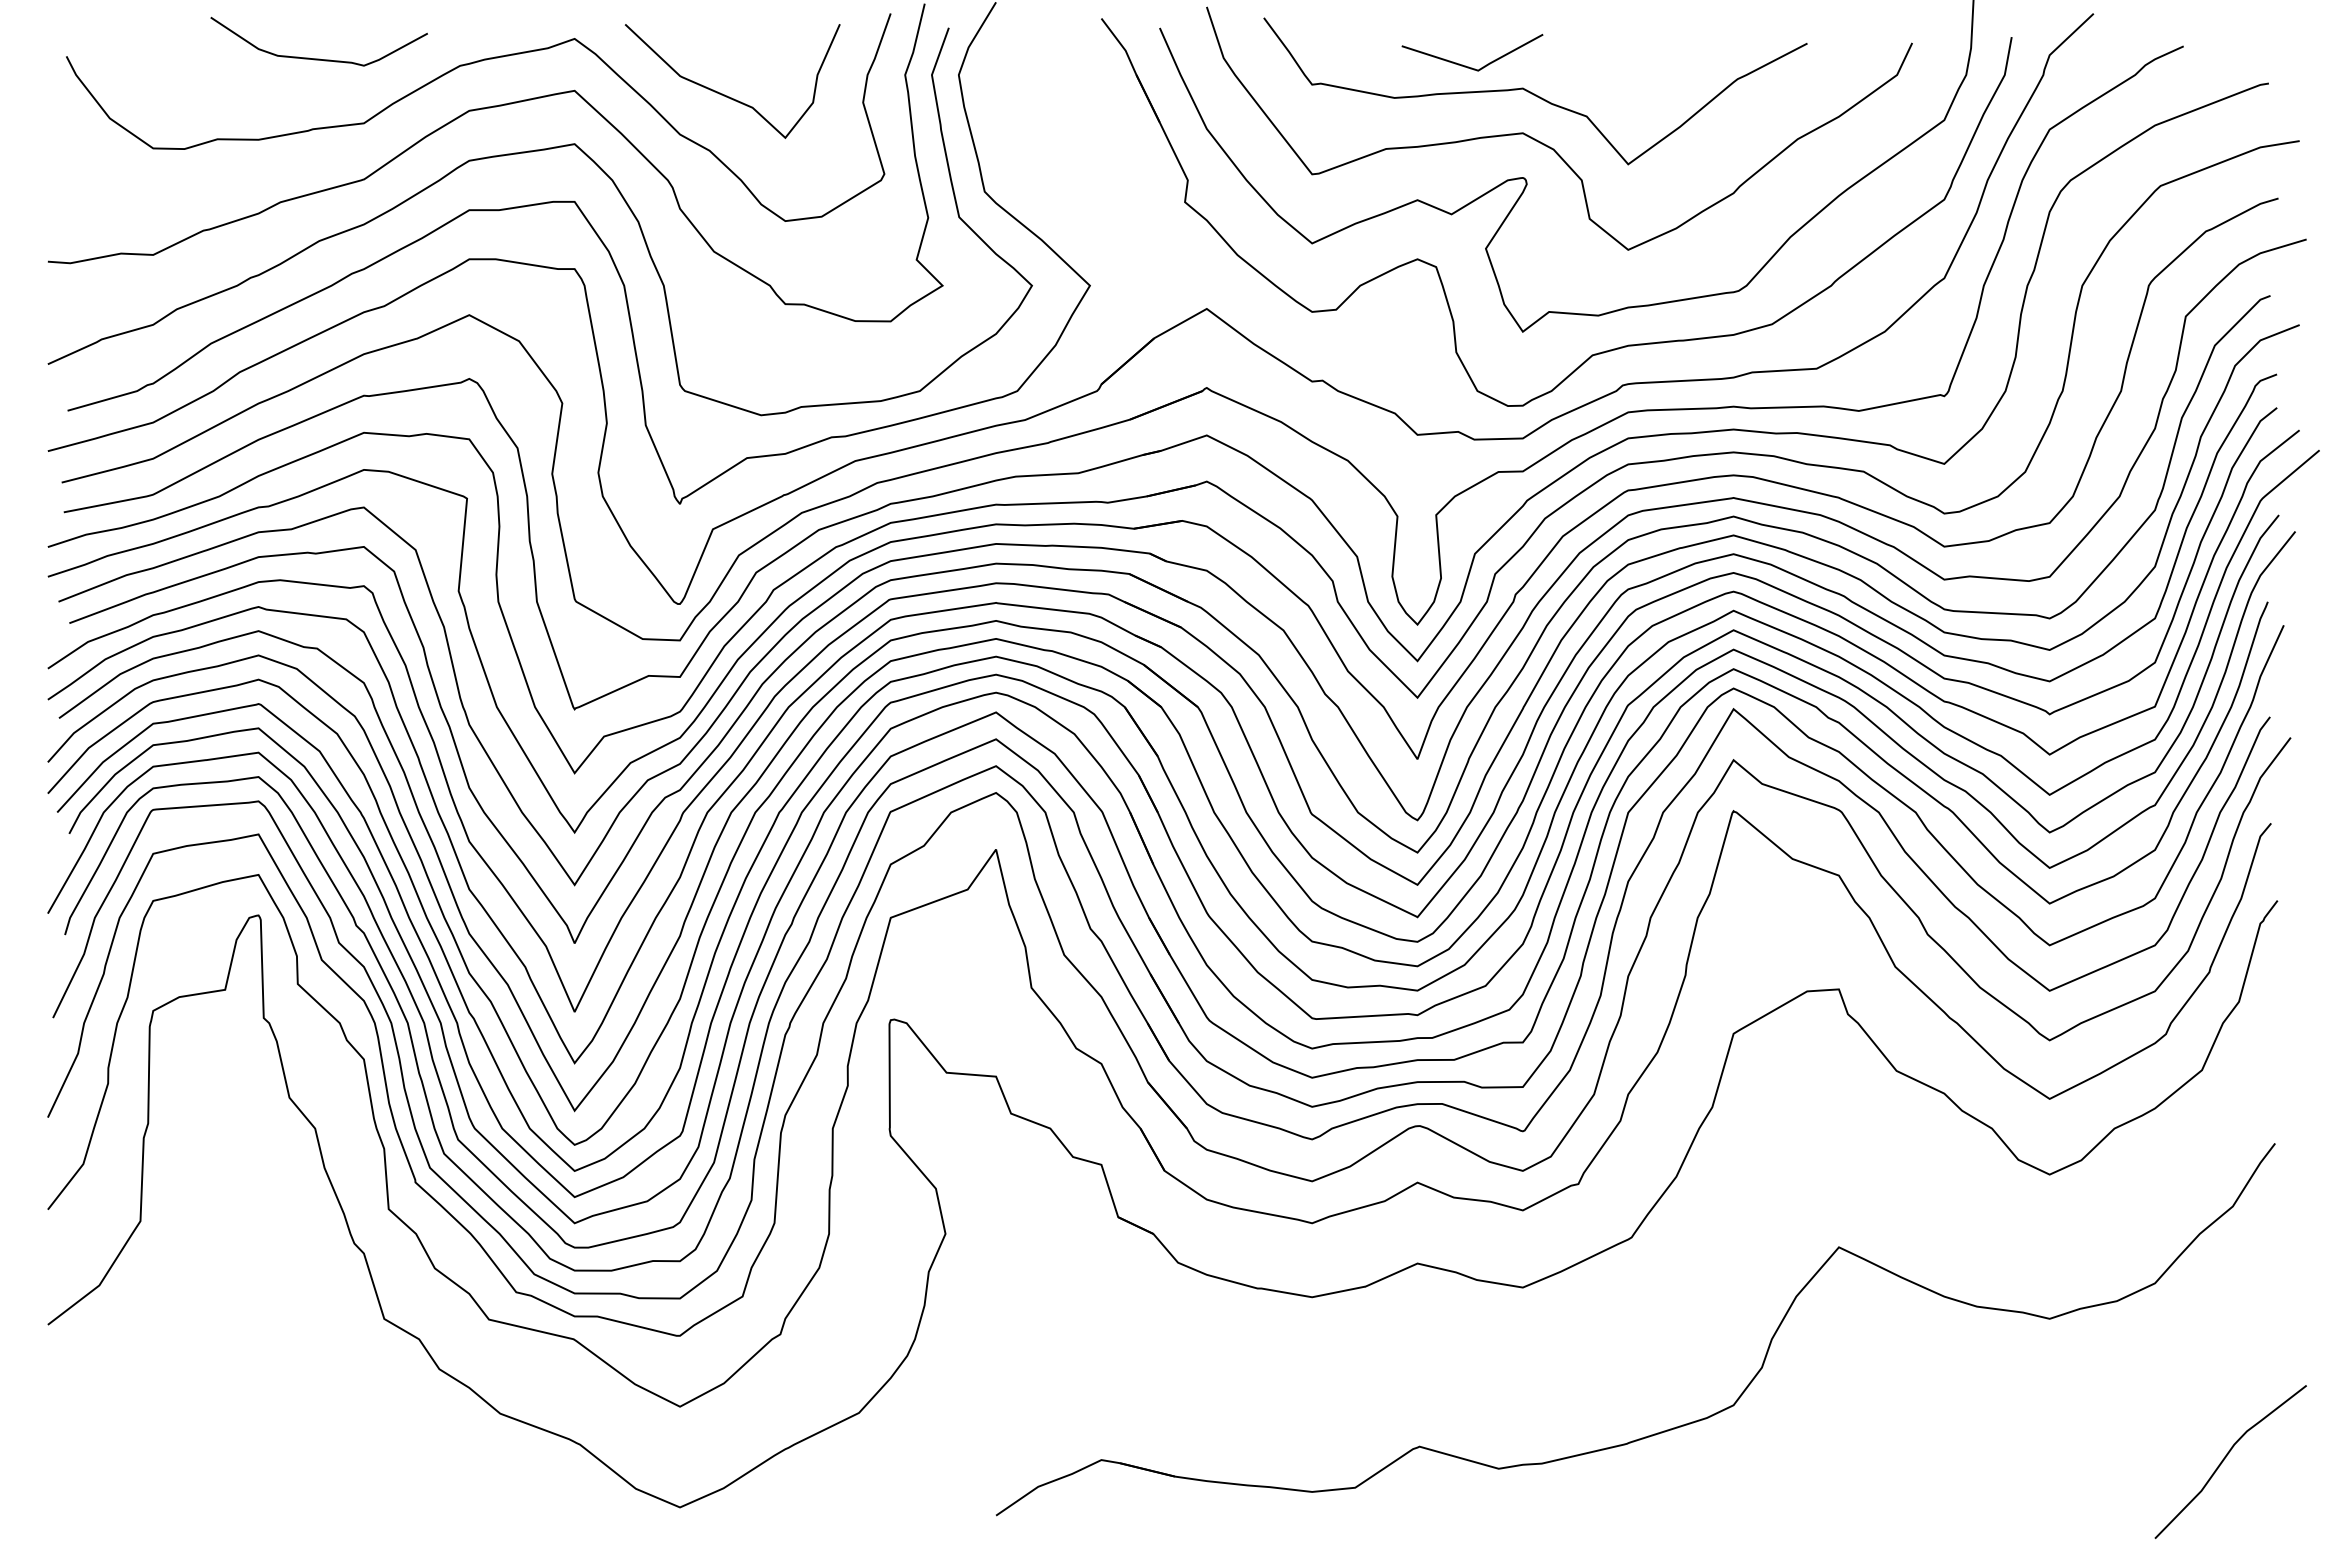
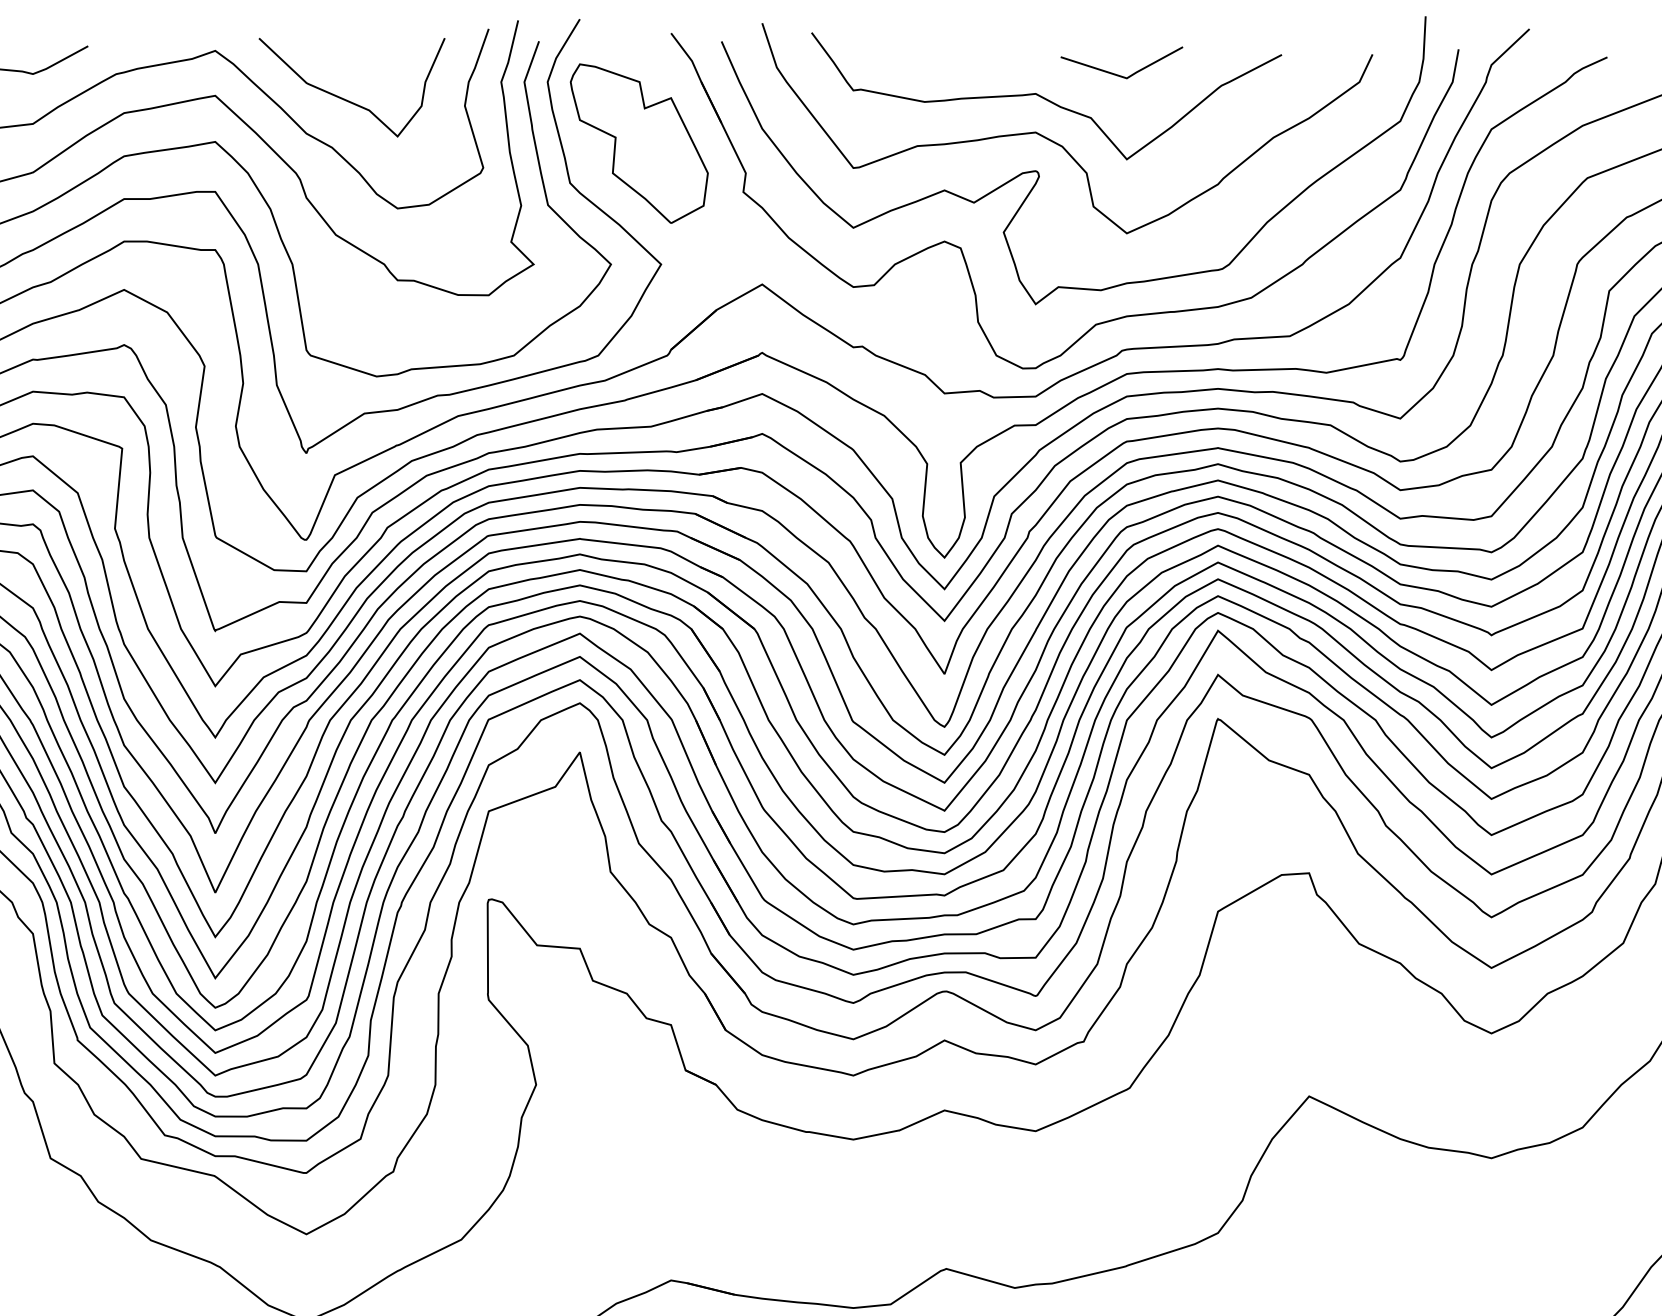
line: (1469, 66) -> (1119, 74), moved
part: (1064, 145) -> (639, 143), added

